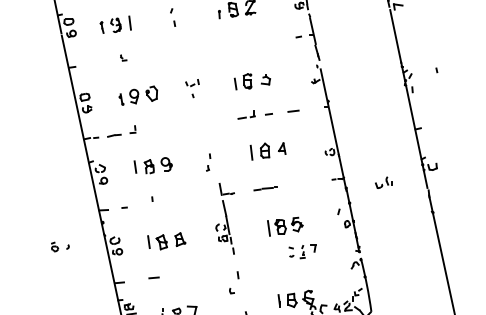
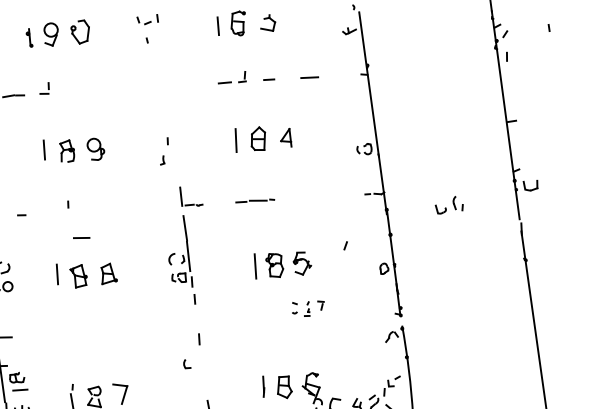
line: (338, 211) -> (345, 245), moved
part: (302, 251) -> (307, 308), size x0.7
line: (153, 277) -> (80, 237), moved

